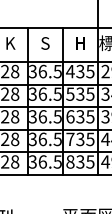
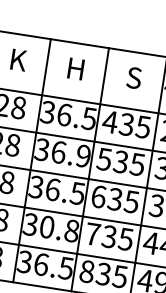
text: (45, 43) -> (76, 69), S -> H
text: (80, 43) -> (134, 78), H -> S
text: (57, 93) -> (83, 154), 36.5 -> 36.9
text: (49, 139) -> (58, 229), 36.5 -> 30.8

